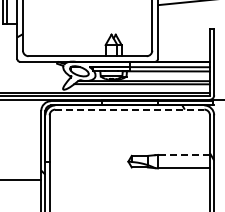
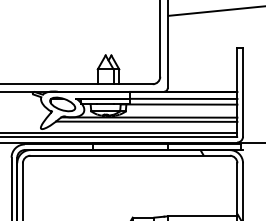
line: (129, 109) -> (129, 155), dashed -> solid
line: (183, 154) -> (202, 215), dashed -> solid

